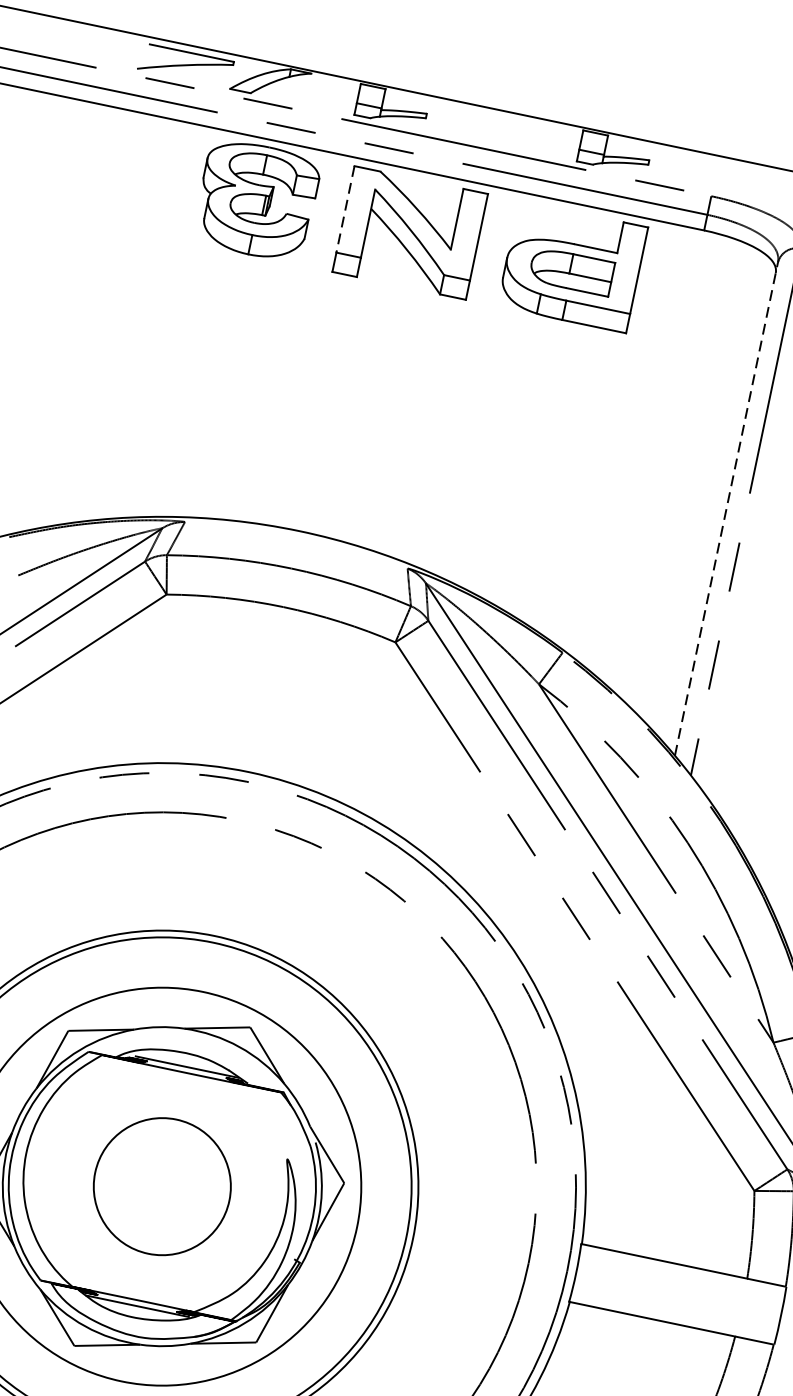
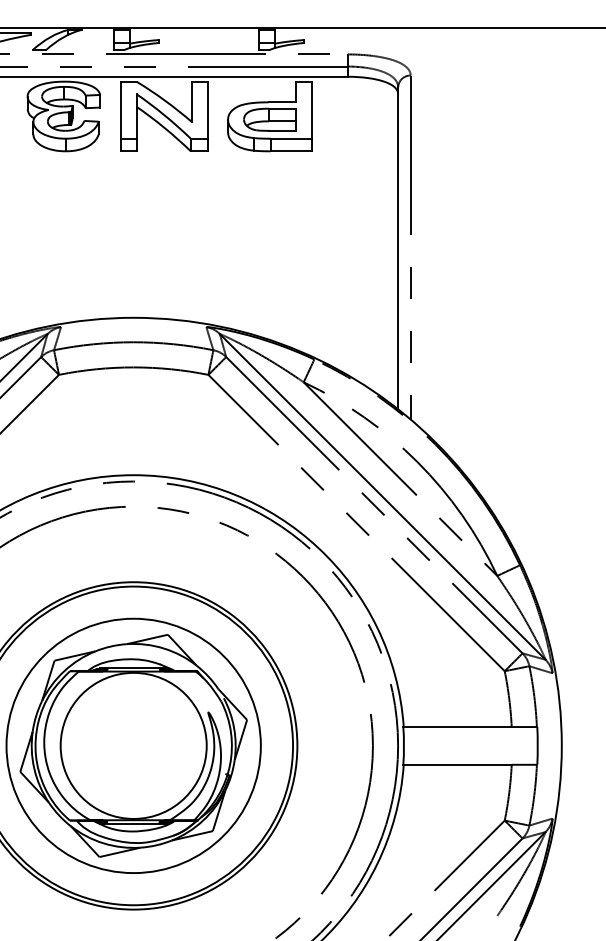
line: (345, 209) -> (120, 110), dashed -> solid
line: (726, 509) -> (398, 248), dashed -> solid
circle: (162, 1185) -> (133, 745), size x1.67

